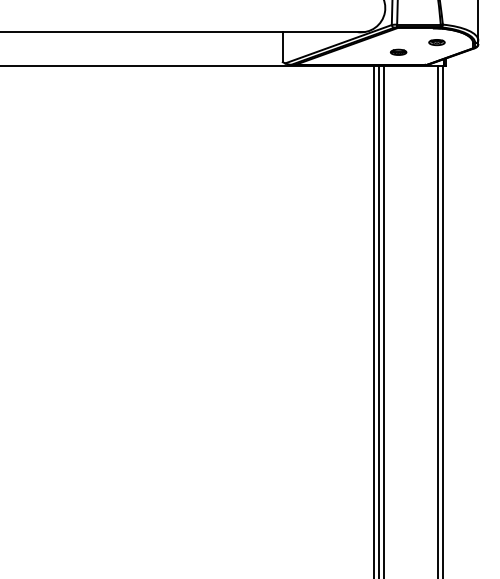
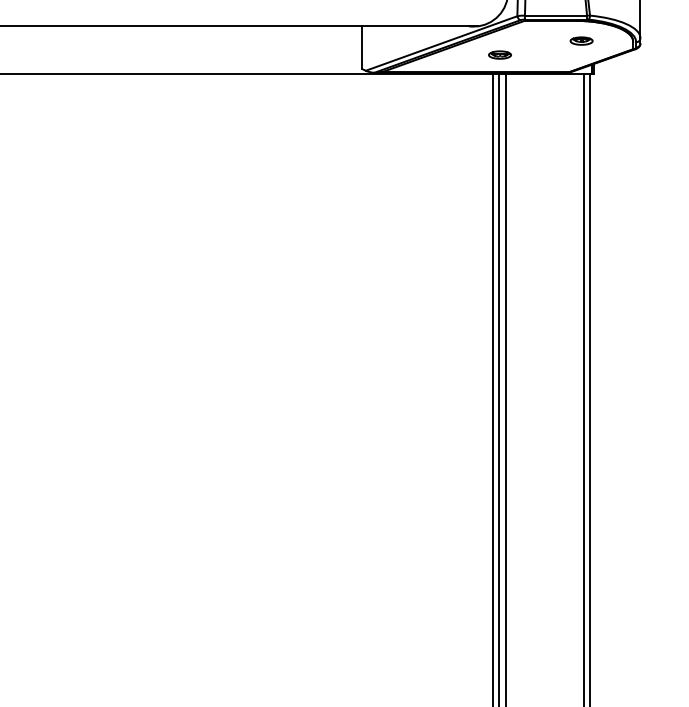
part: (398, 51) -> (499, 53), moved

